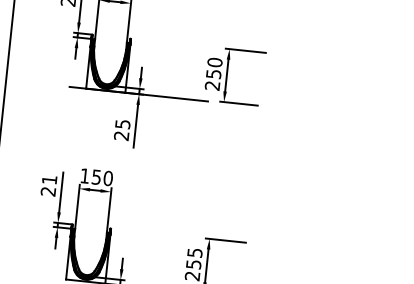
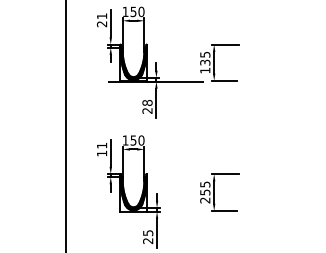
text: (214, 73) -> (205, 62), 250 -> 135
text: (122, 123) -> (147, 102), 25 -> 28
text: (47, 191) -> (101, 153), 21 -> 11

